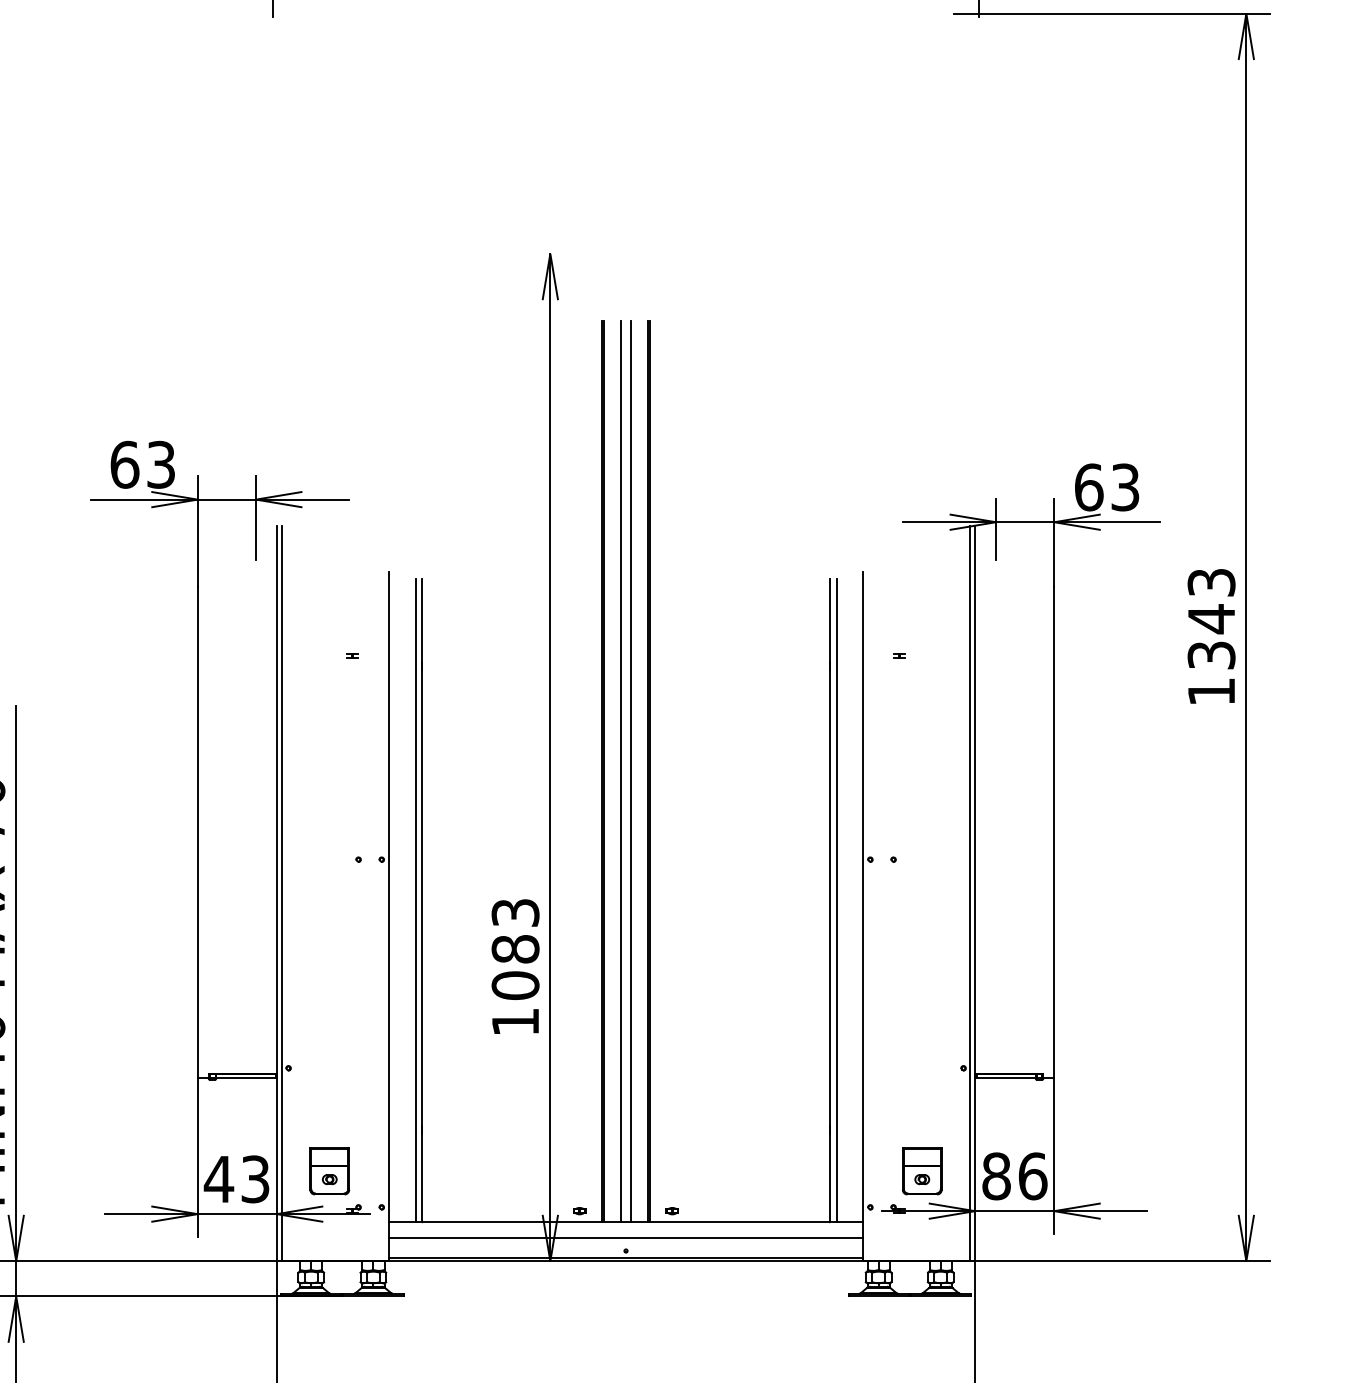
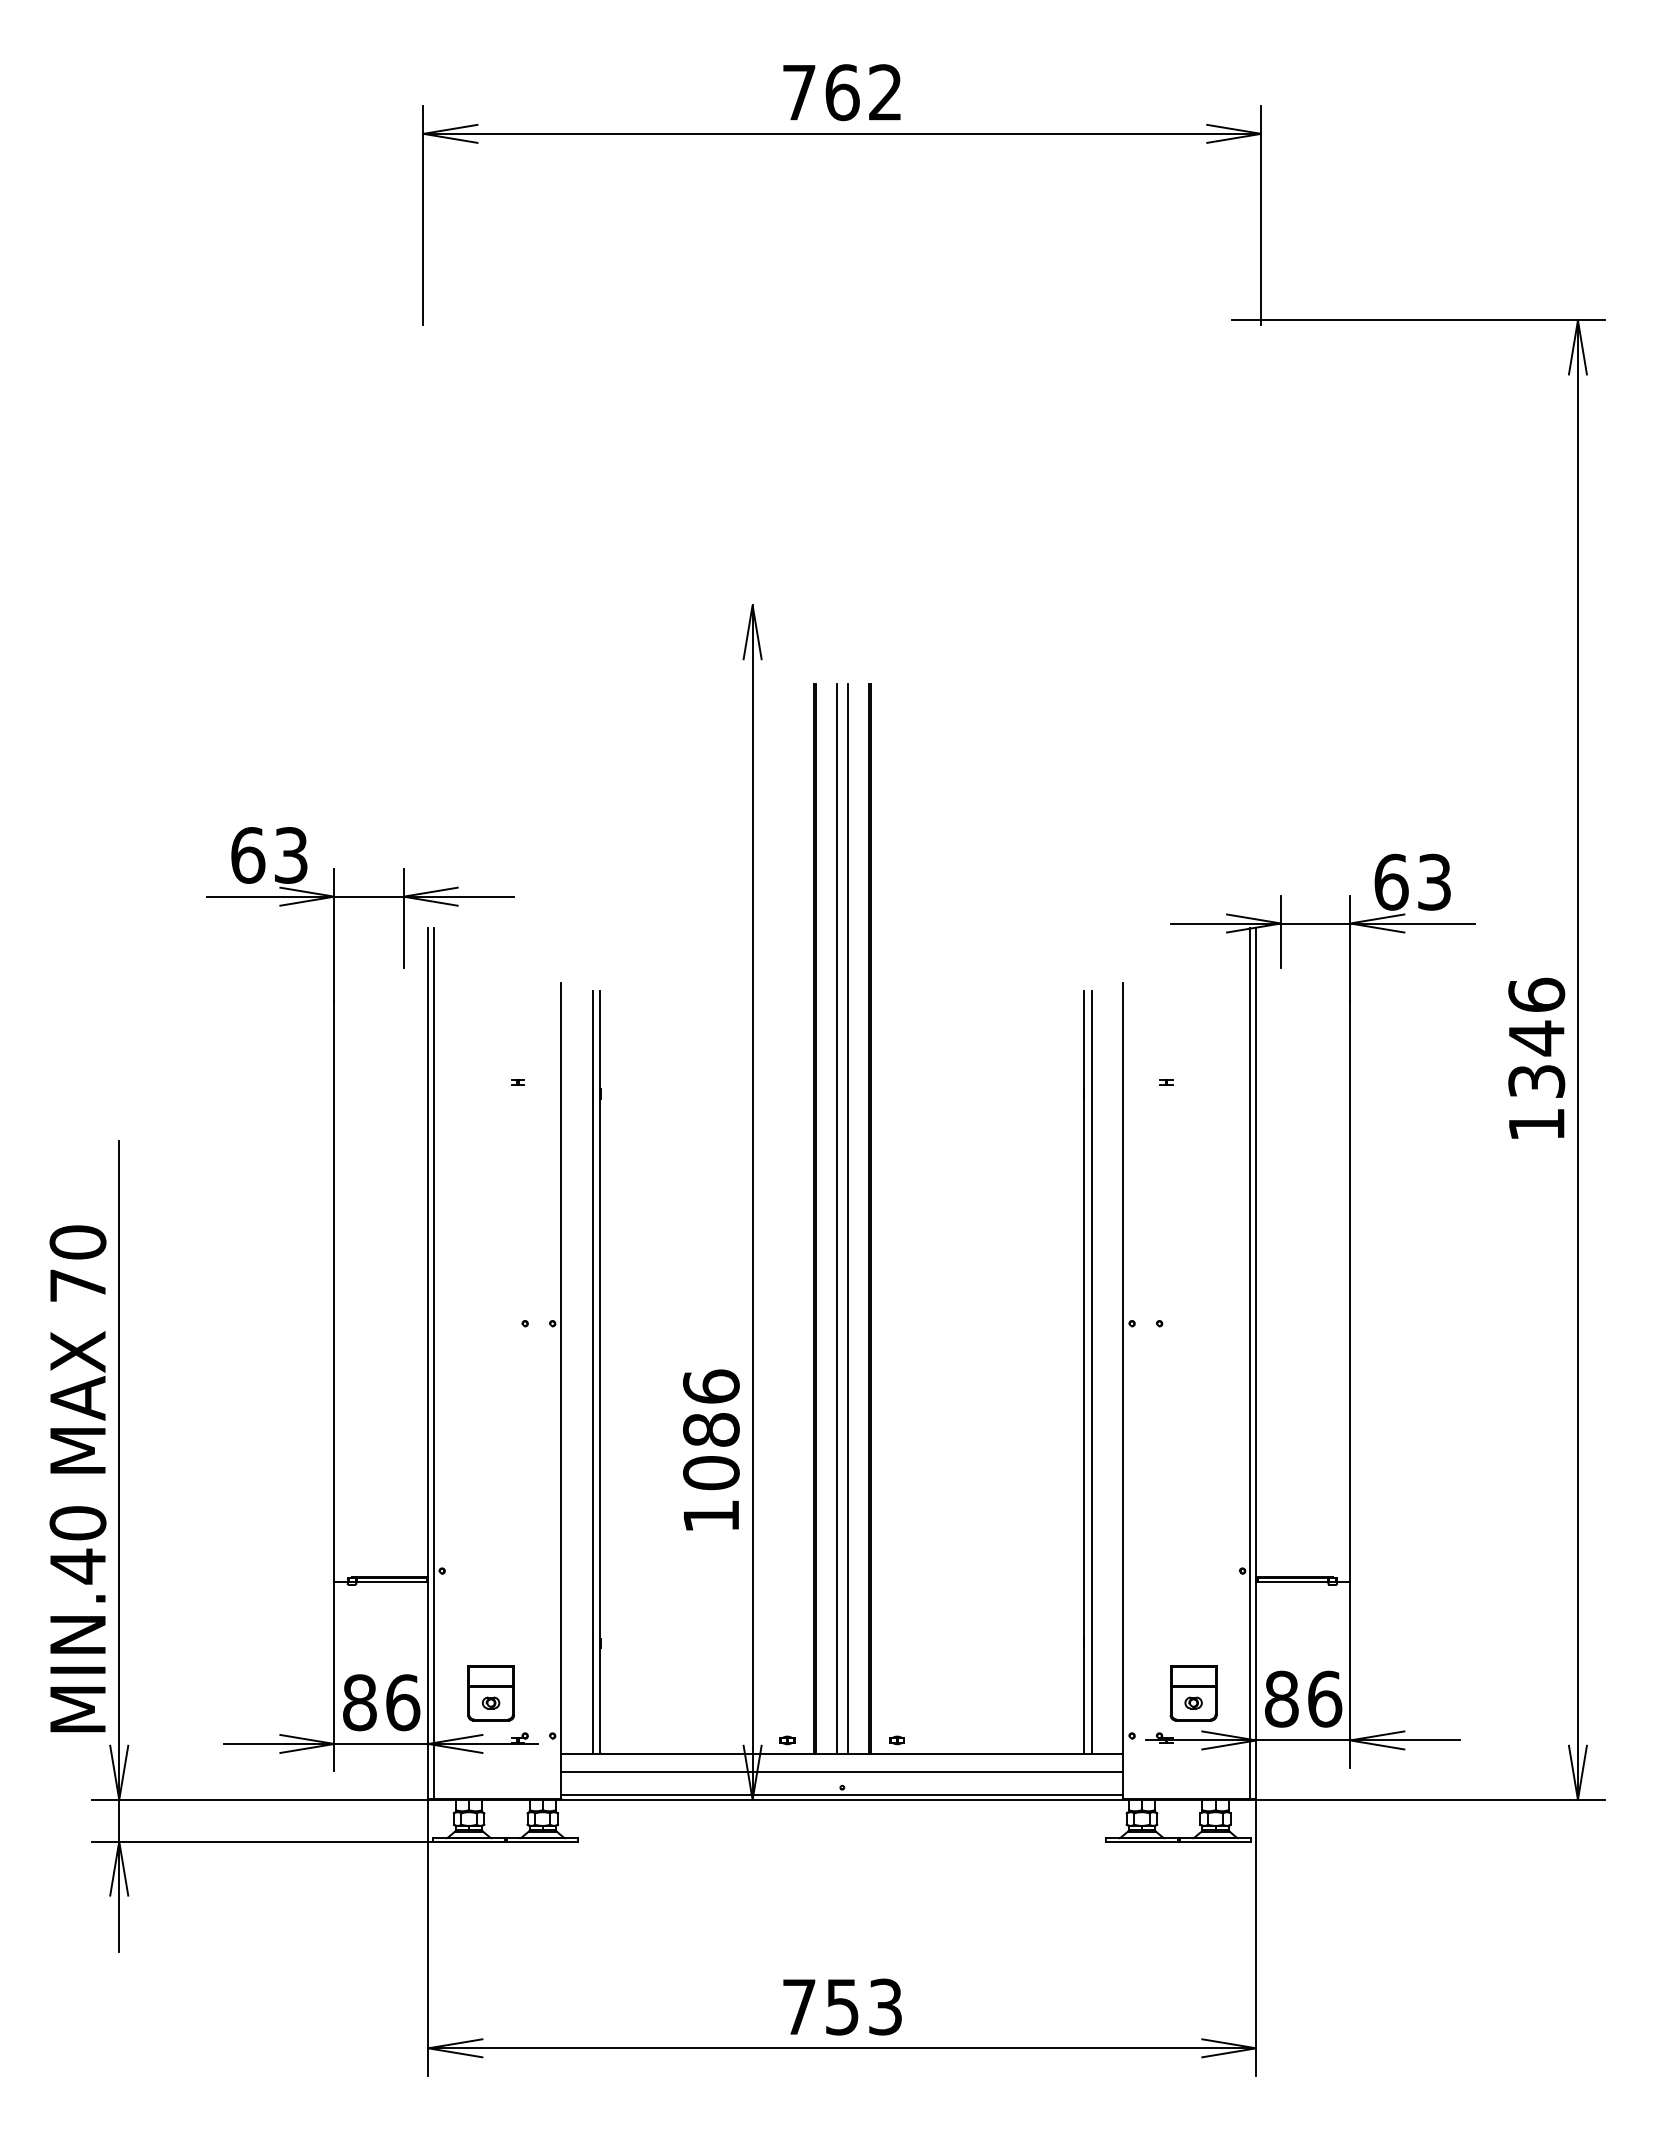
text: (1211, 582) -> (1536, 994), 1343 -> 1346
text: (515, 912) -> (711, 1386), 1083 -> 1086
text: (236, 1179) -> (380, 1702), 43 -> 86

